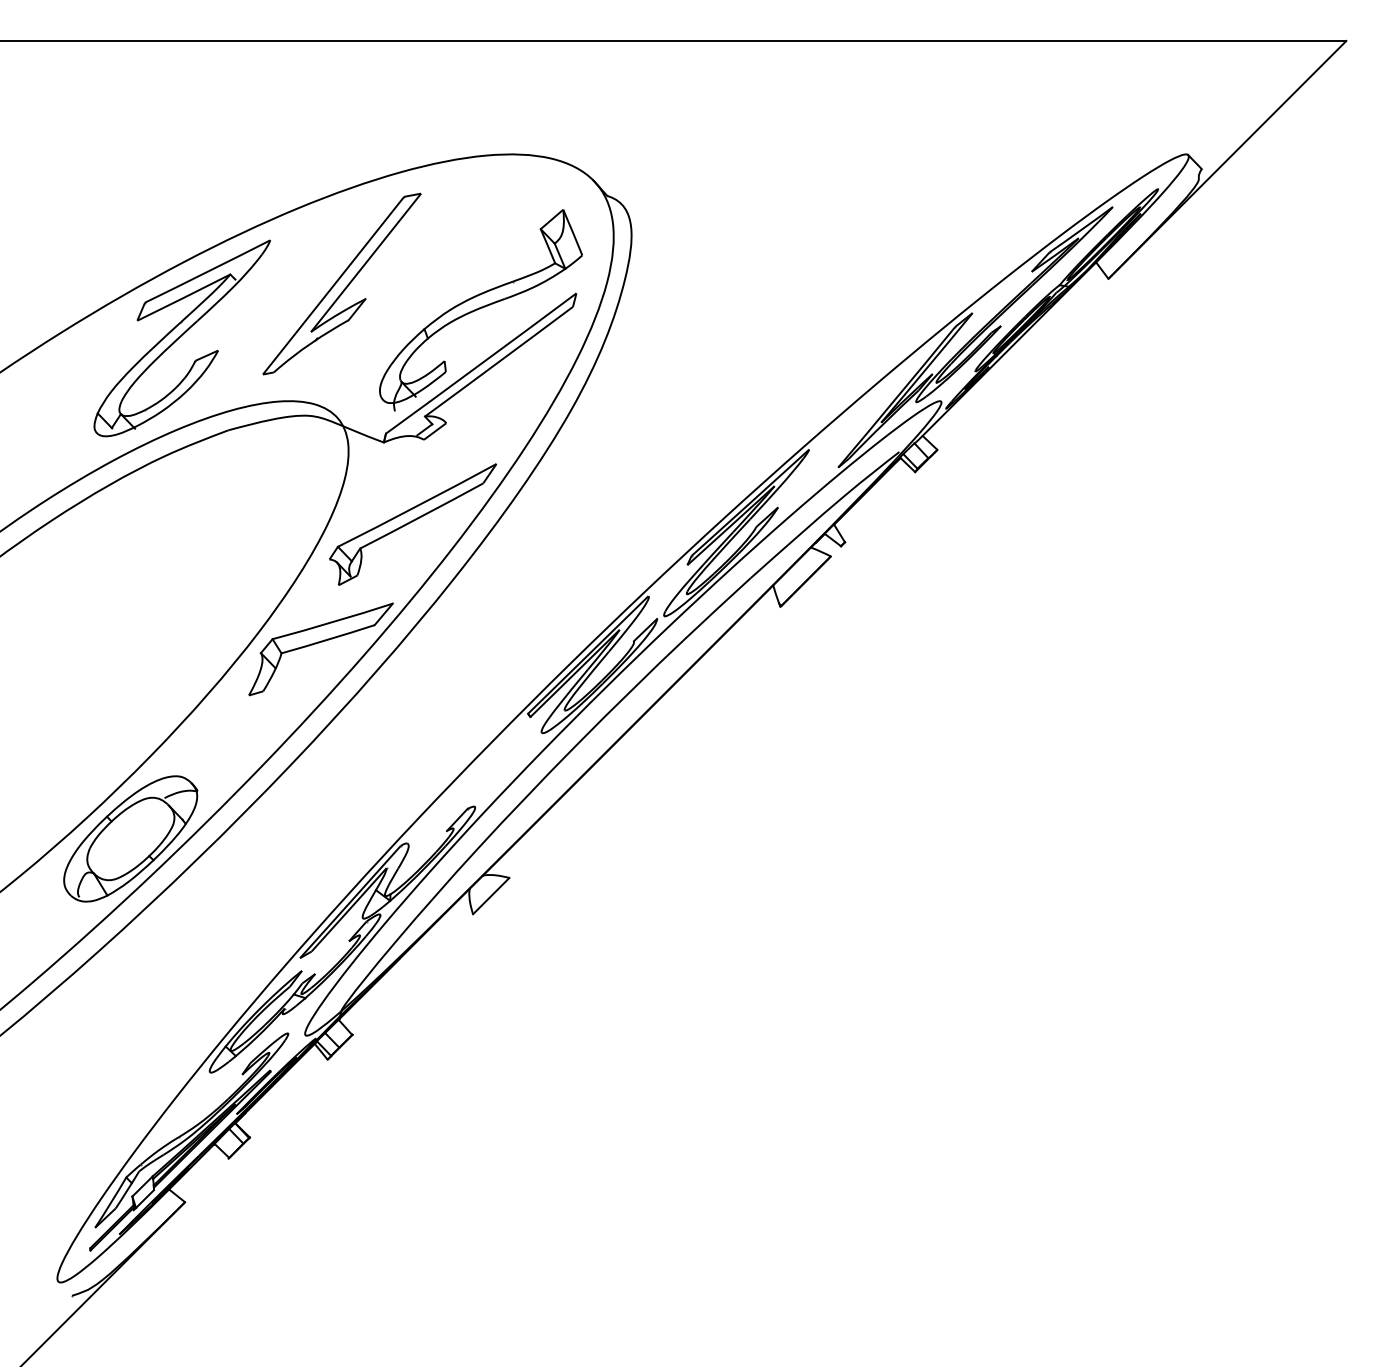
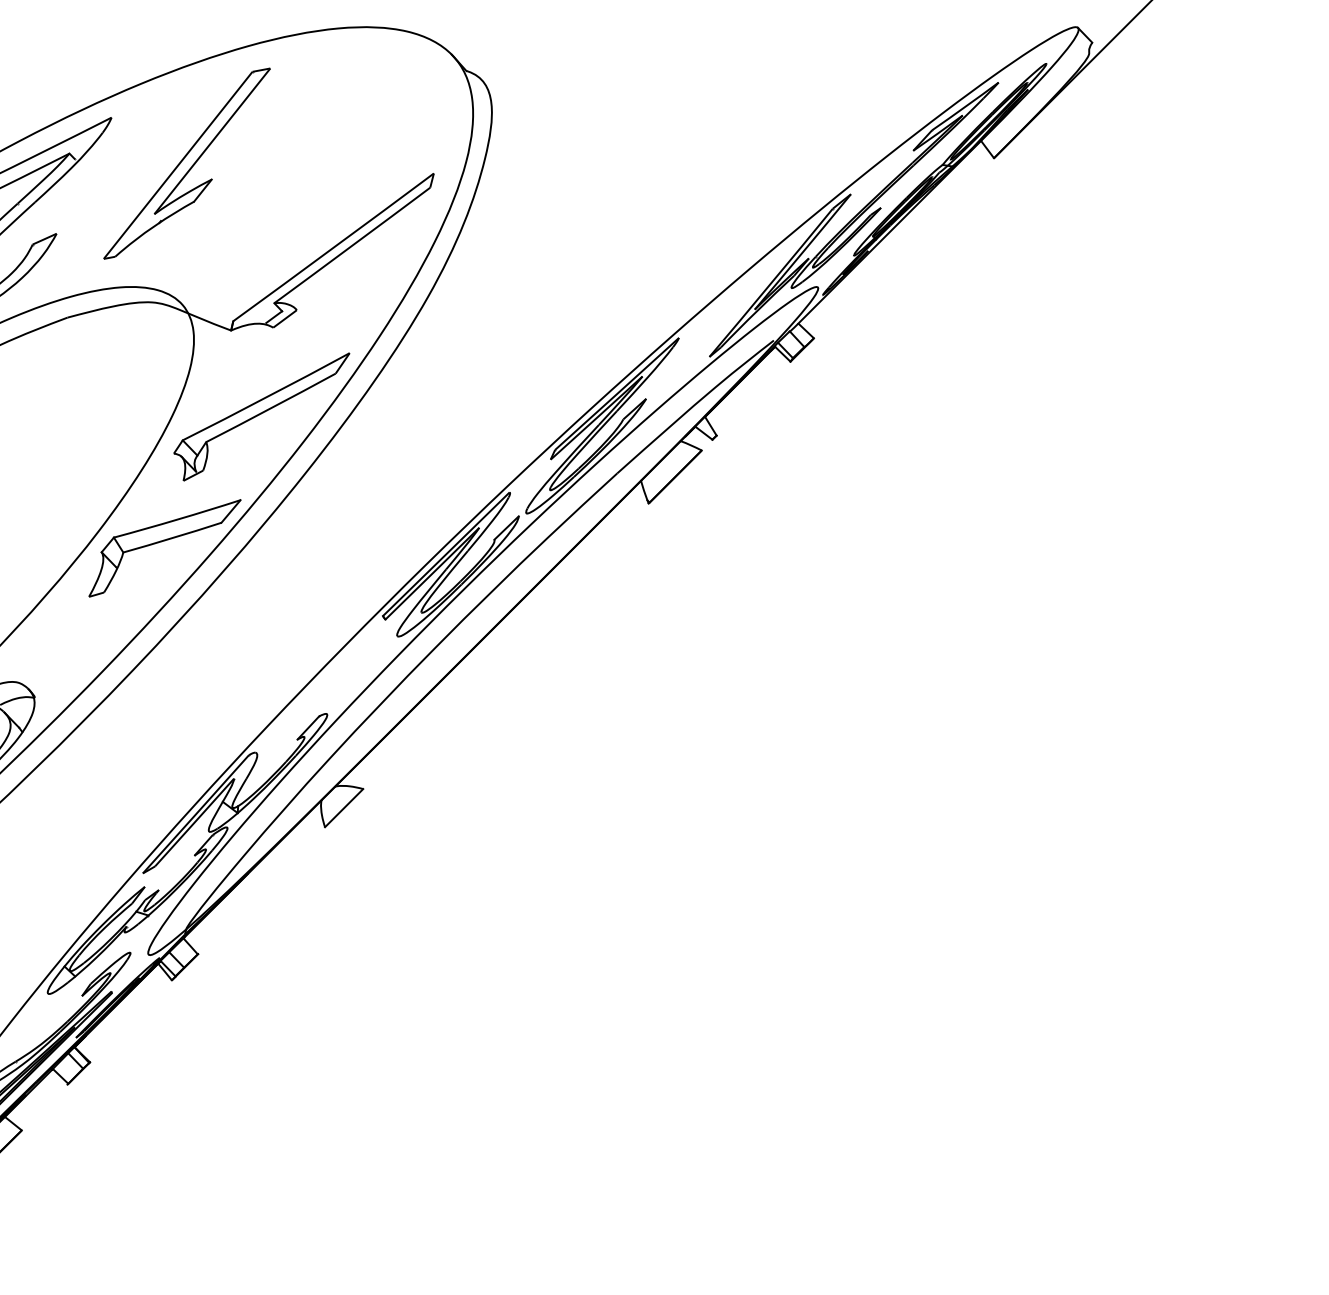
part: (480, 310) -> (332, 191), removed

